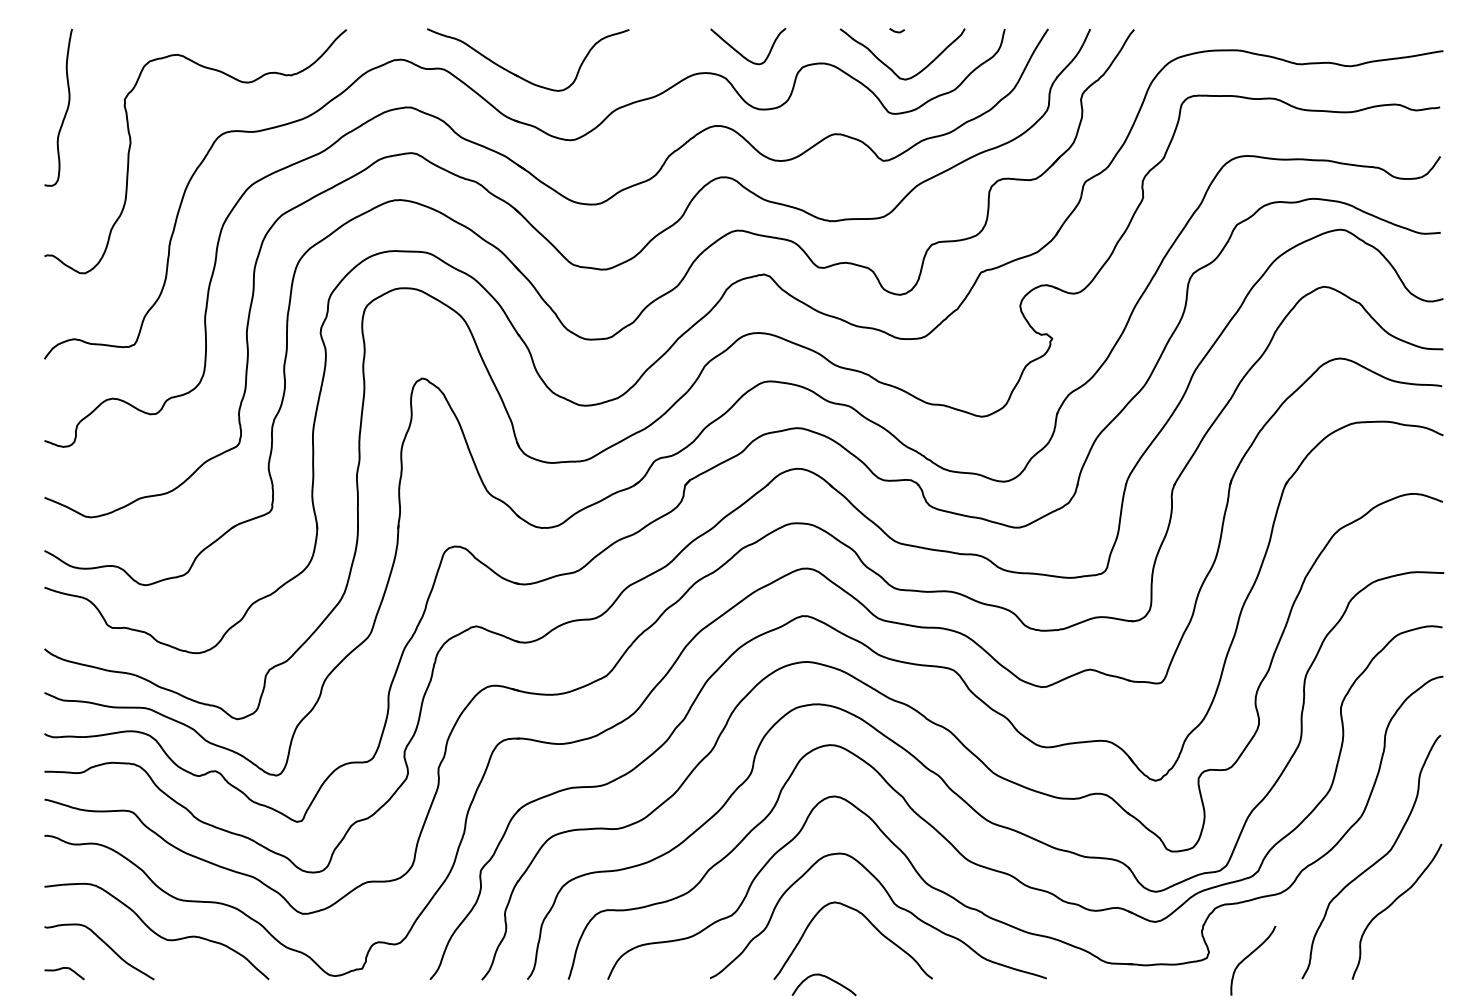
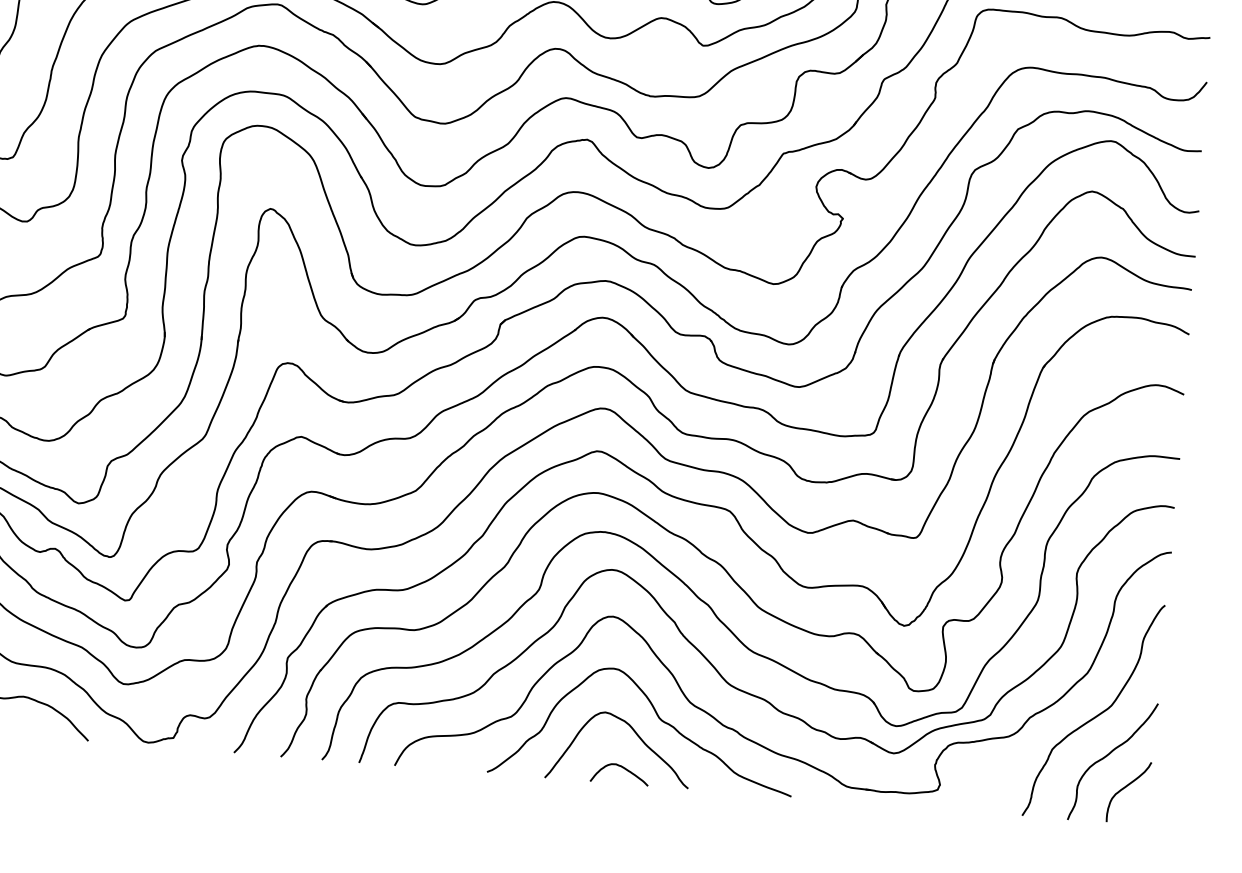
curve: (1249, 956) -> (1125, 788), moved
curve: (824, 977) -> (620, 767), moved

